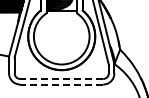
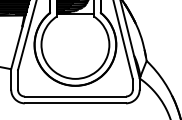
line: (61, 78) -> (75, 95), dashed -> solid
line: (61, 84) -> (75, 103), dashed -> solid

